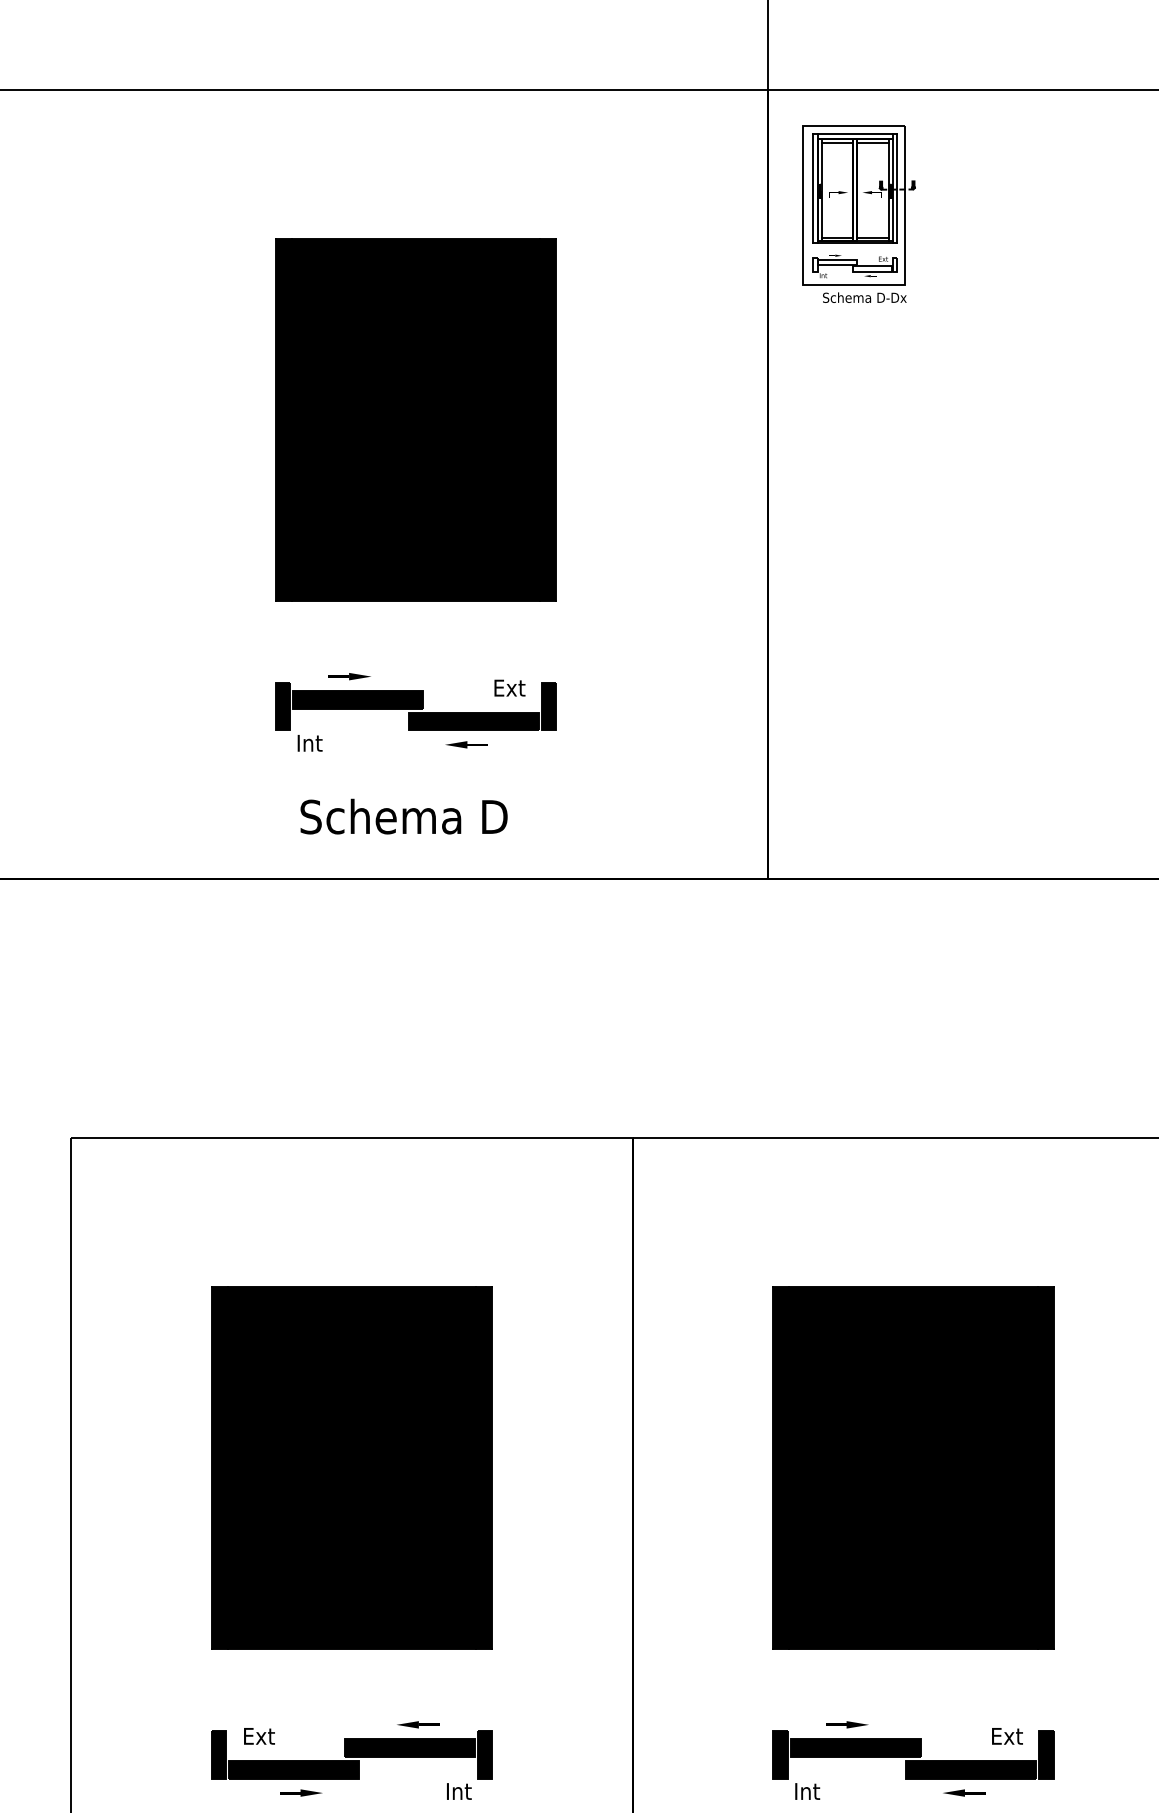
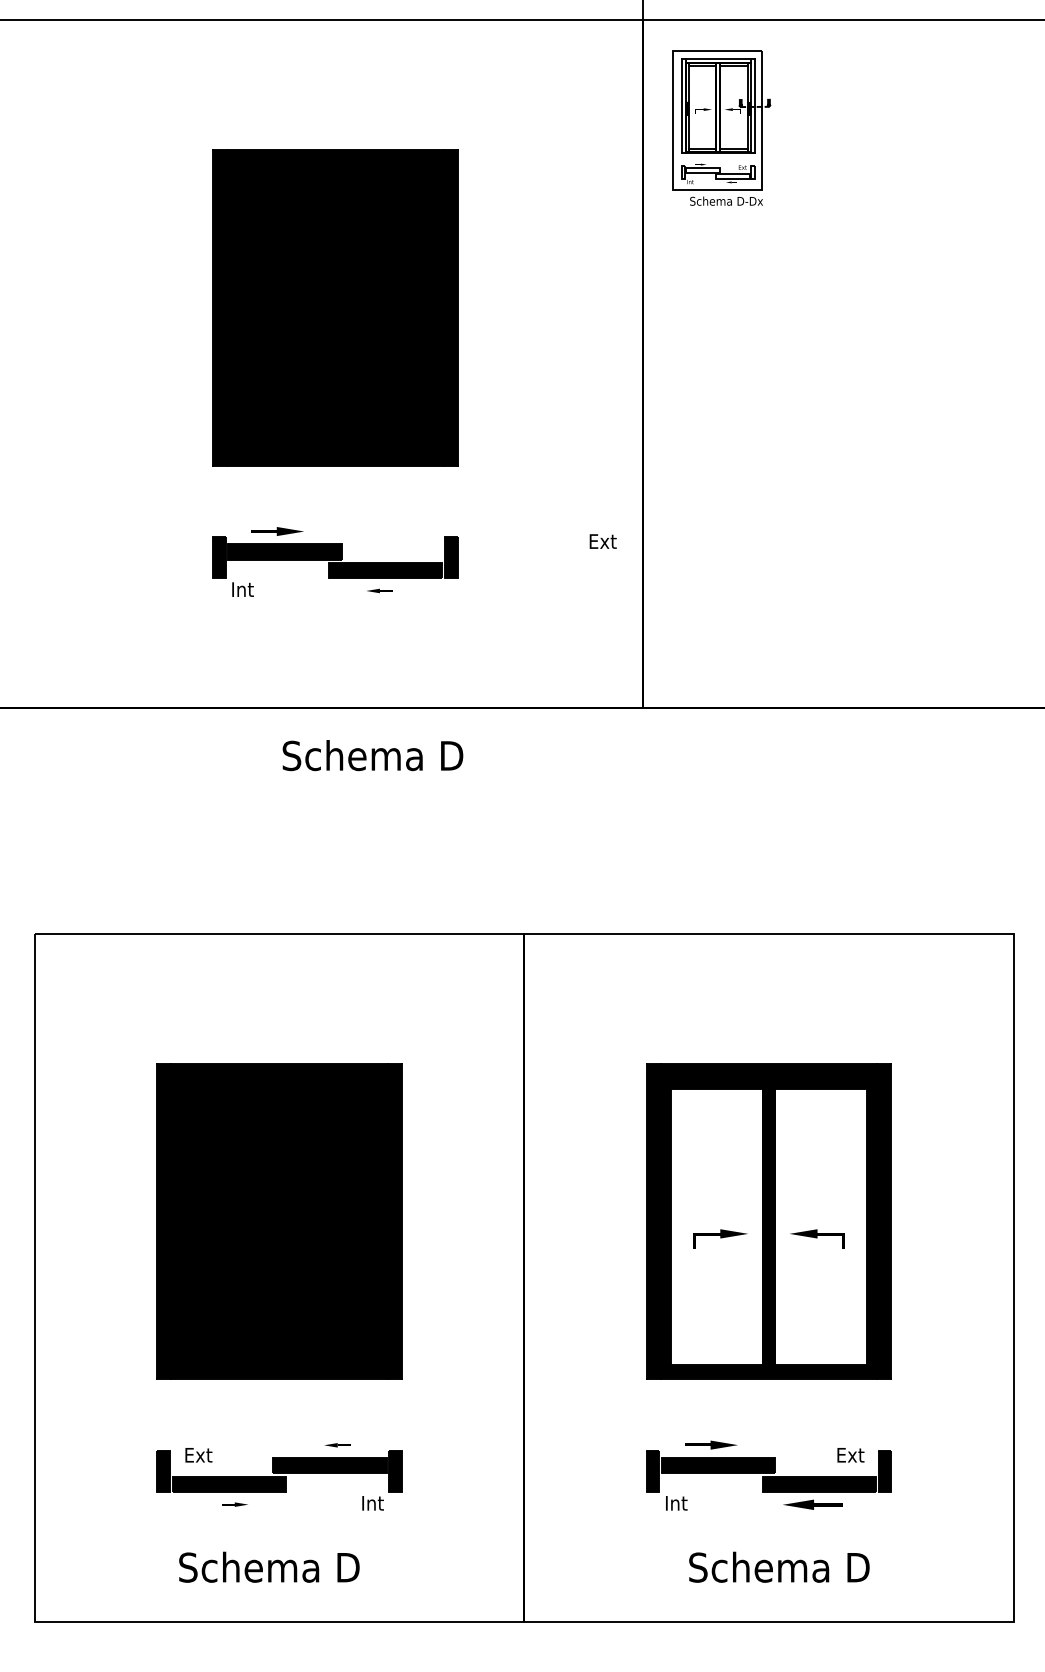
part: (349, 676) -> (277, 531), size x1.4
text: (509, 688) -> (602, 541), moved
part: (466, 744) -> (379, 590), size x0.7
text: (403, 816) -> (372, 755), moved
fill: (853, 1473) -> (716, 1226), removed
fill: (972, 1473) -> (820, 1226), removed
part: (418, 1725) -> (337, 1445), size x0.7
part: (846, 1725) -> (710, 1445), size x1.4
part: (300, 1792) -> (234, 1504), size x0.7
part: (964, 1792) -> (813, 1504), size x1.6

